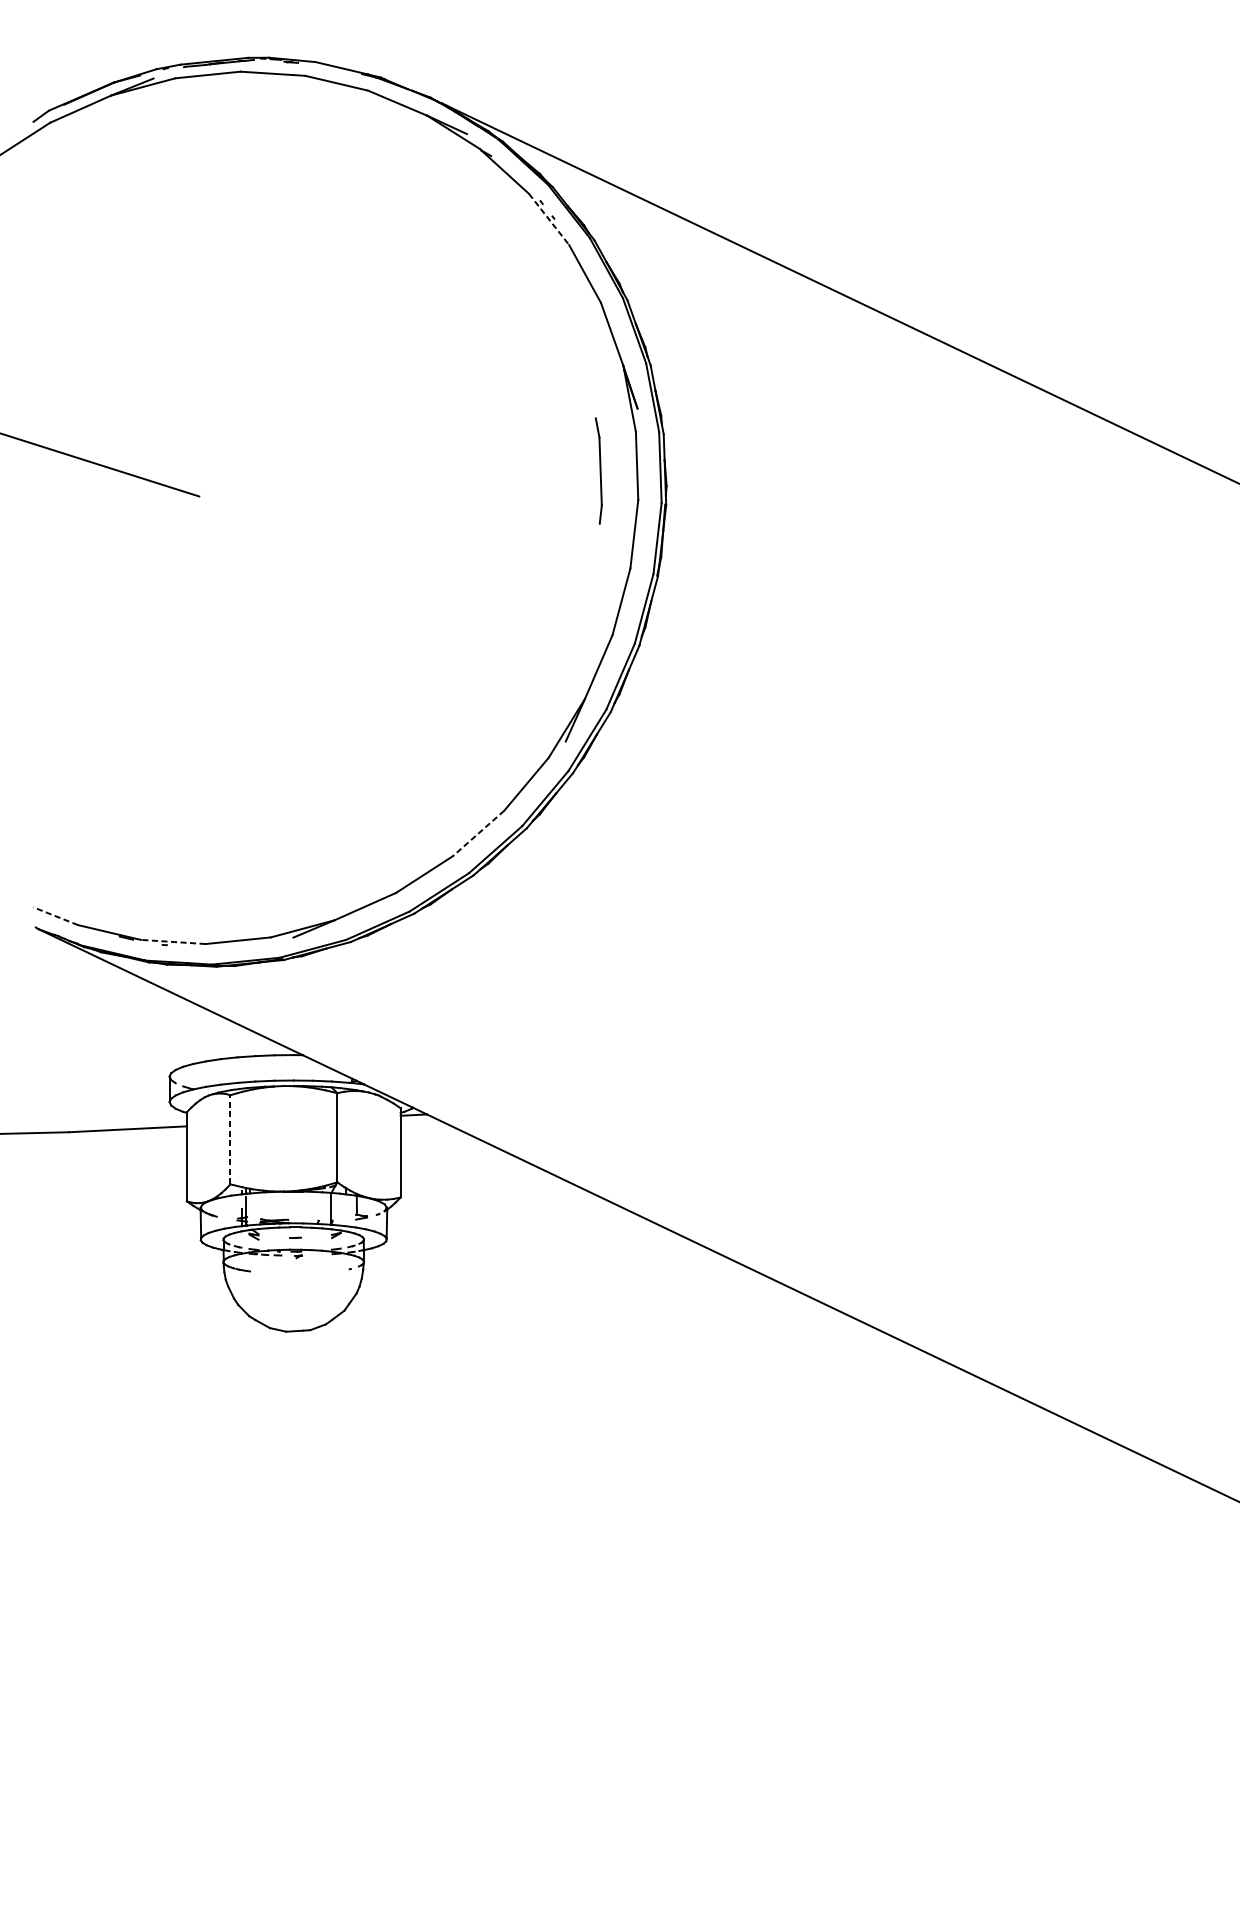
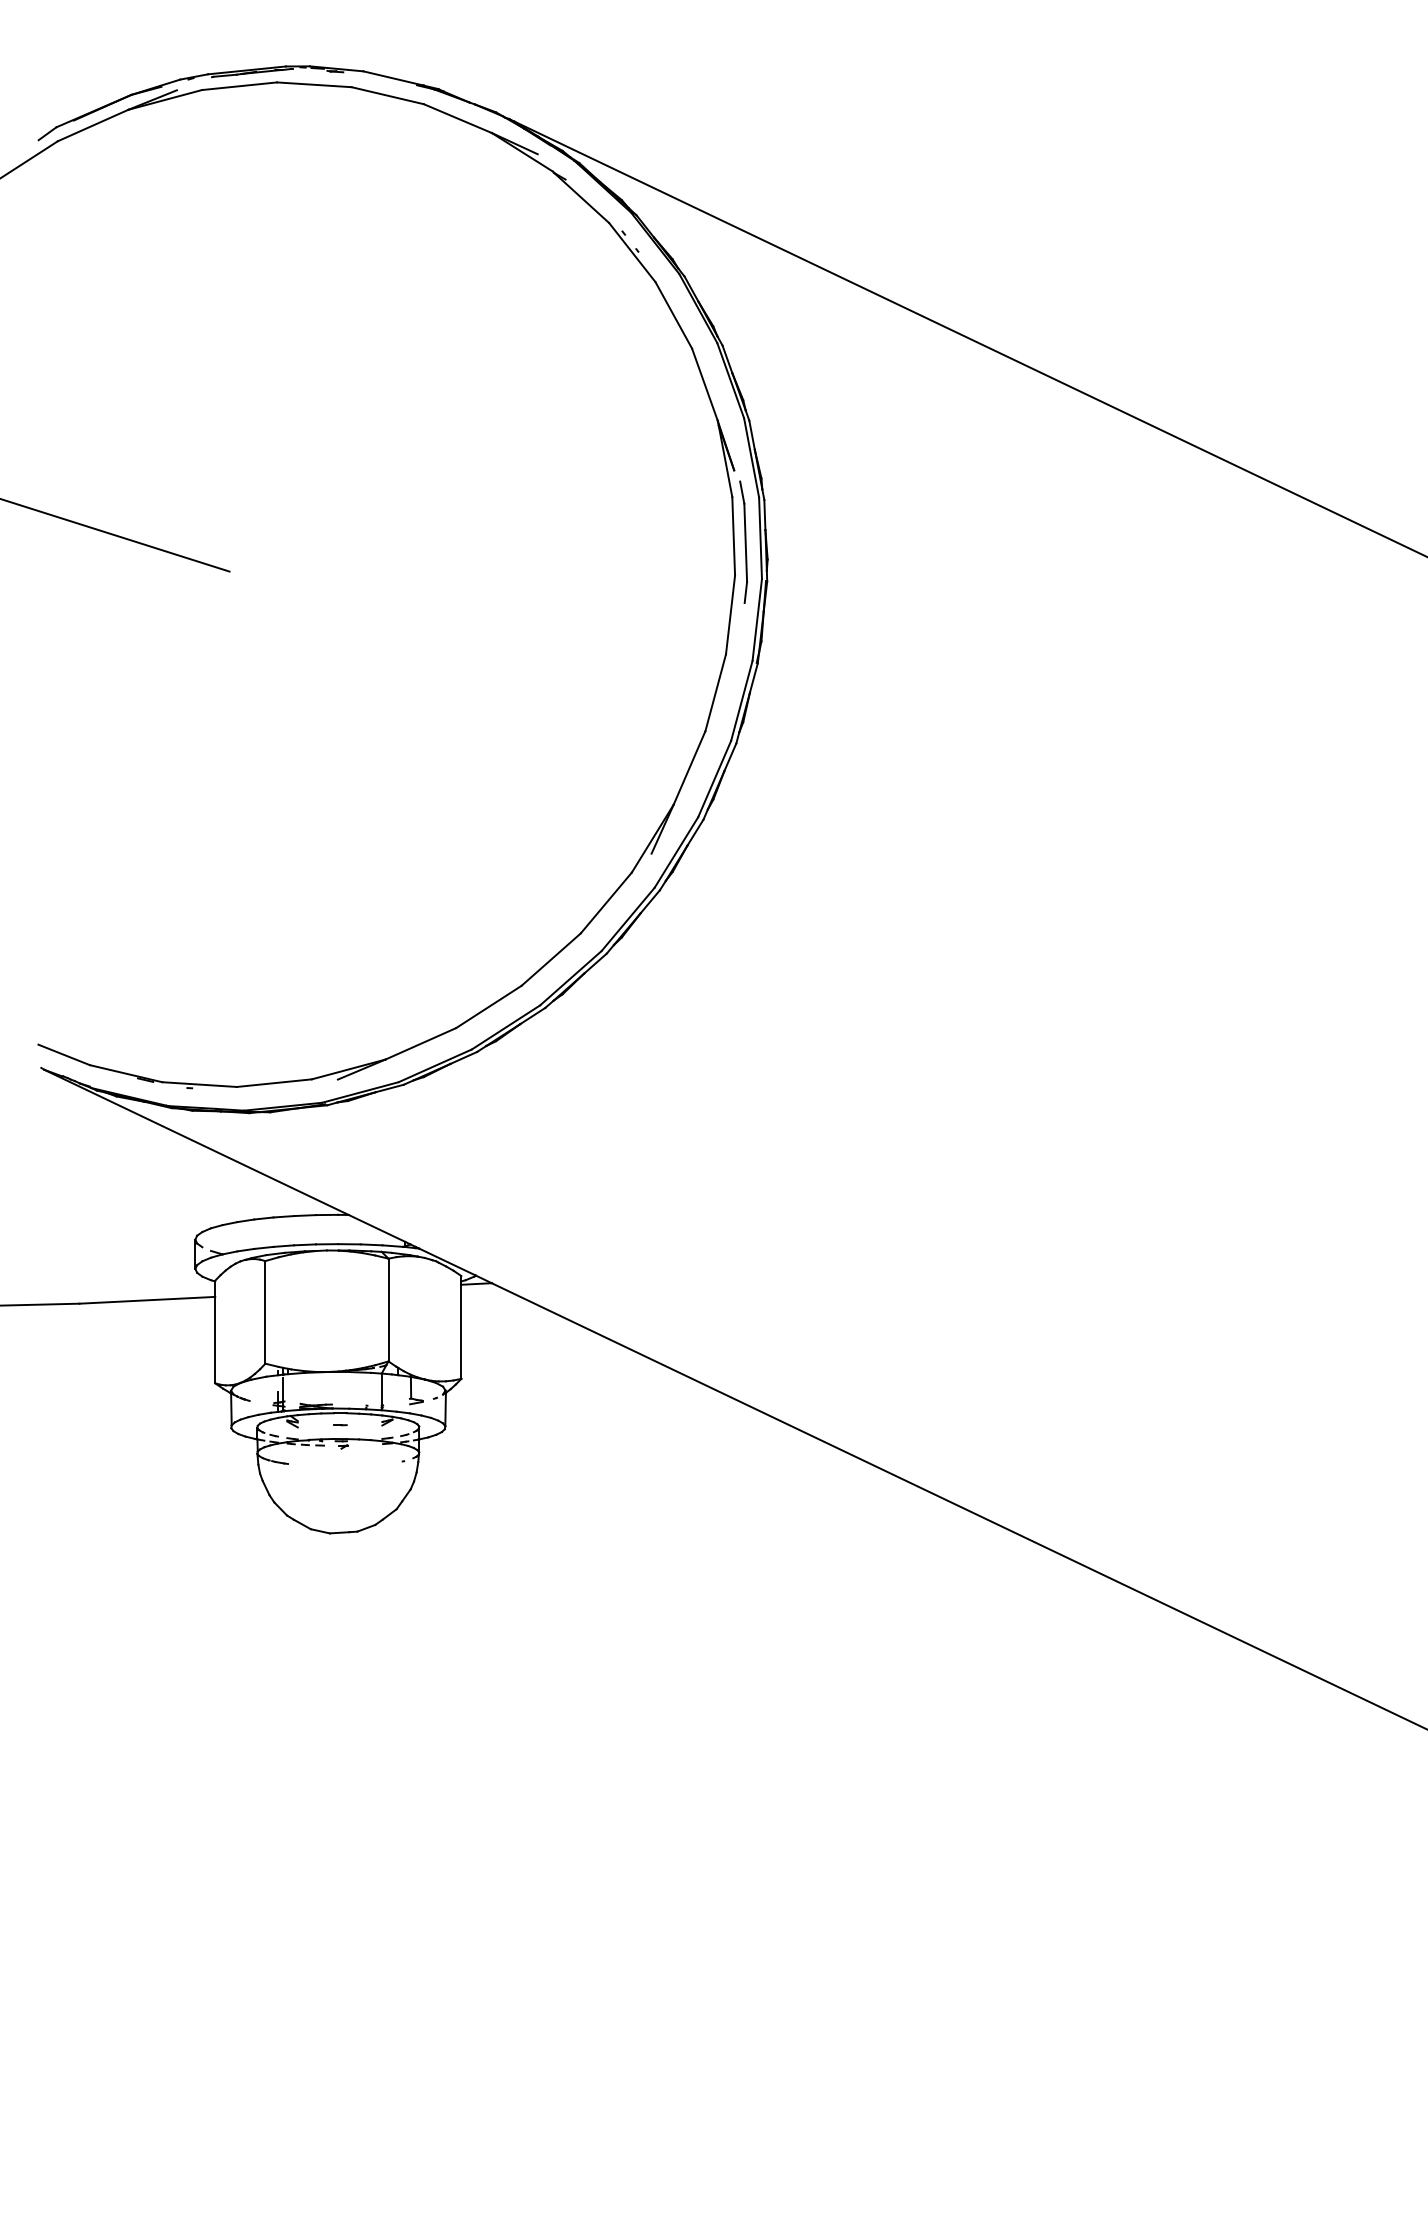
line: (549, 219) -> (632, 252), dashed -> solid
part: (598, 470) -> (743, 541), moved
line: (478, 833) -> (550, 959), dashed -> solid
line: (55, 915) -> (64, 1054), dashed -> solid
line: (173, 941) -> (199, 1084), dashed -> solid
line: (230, 1139) -> (265, 1311), dashed -> solid

